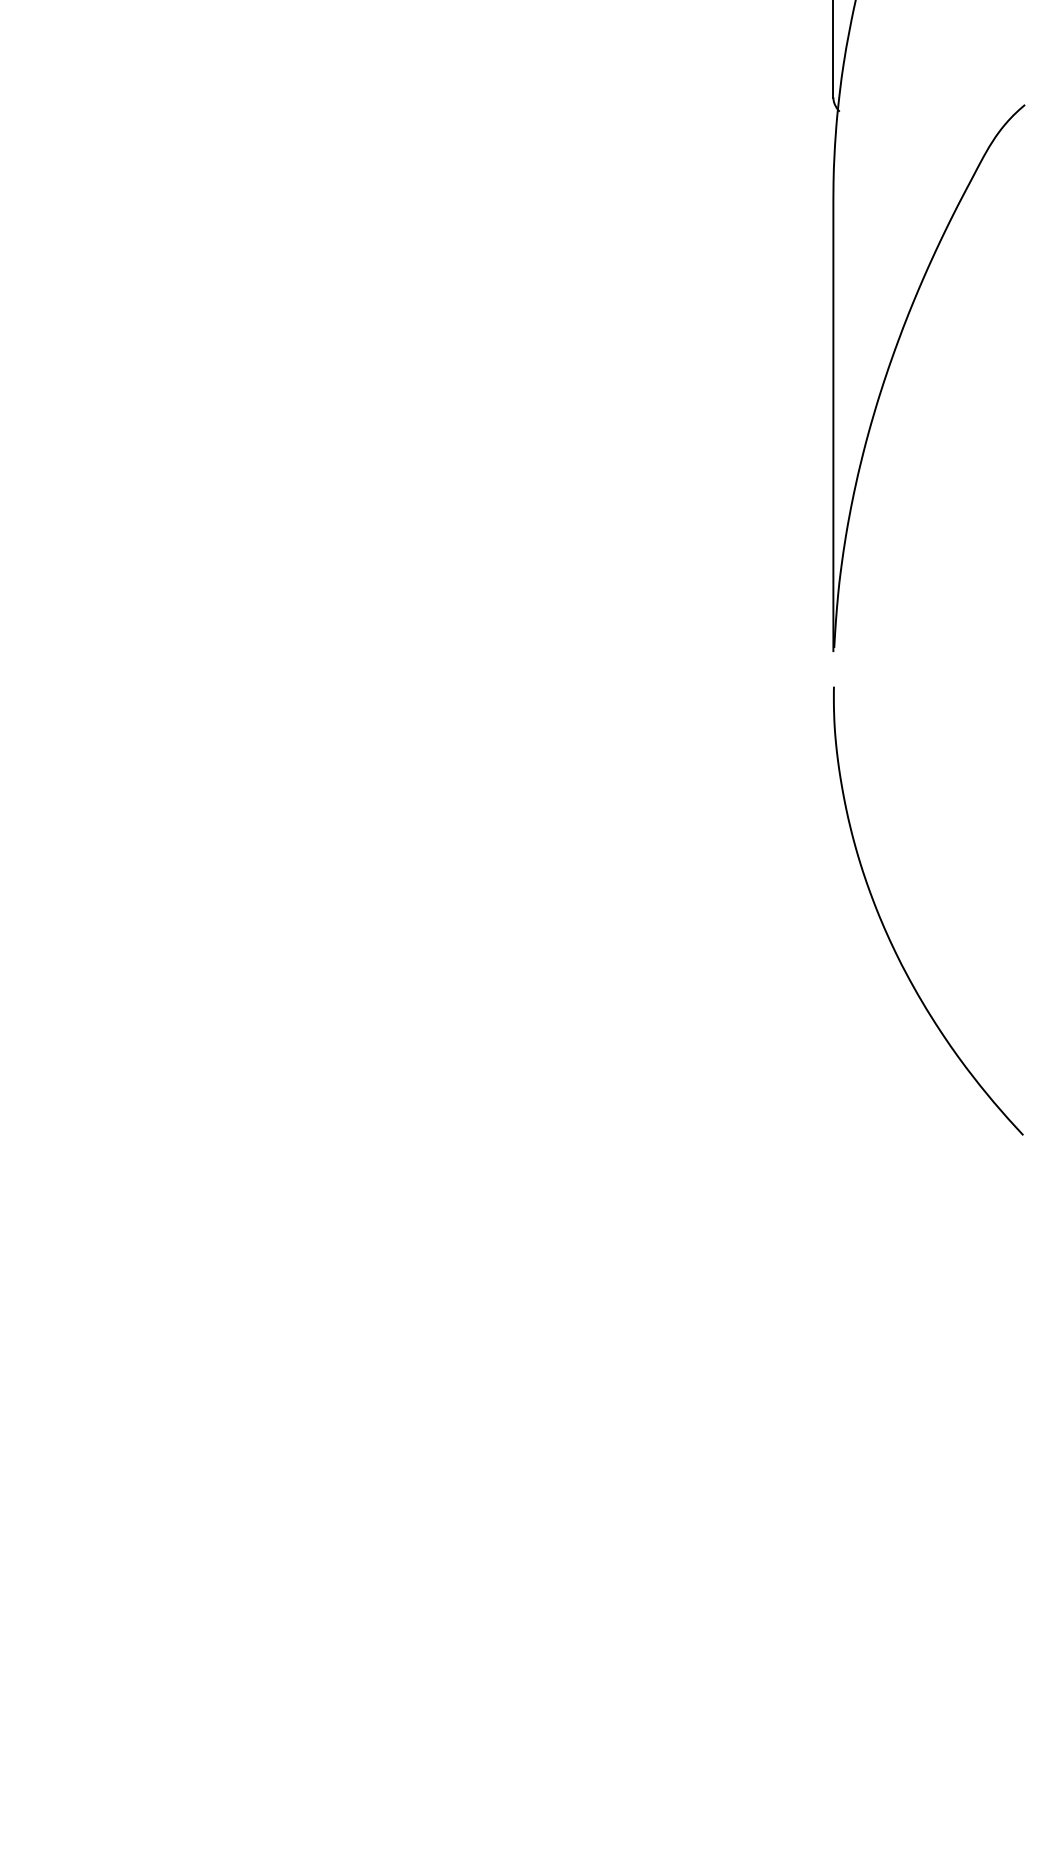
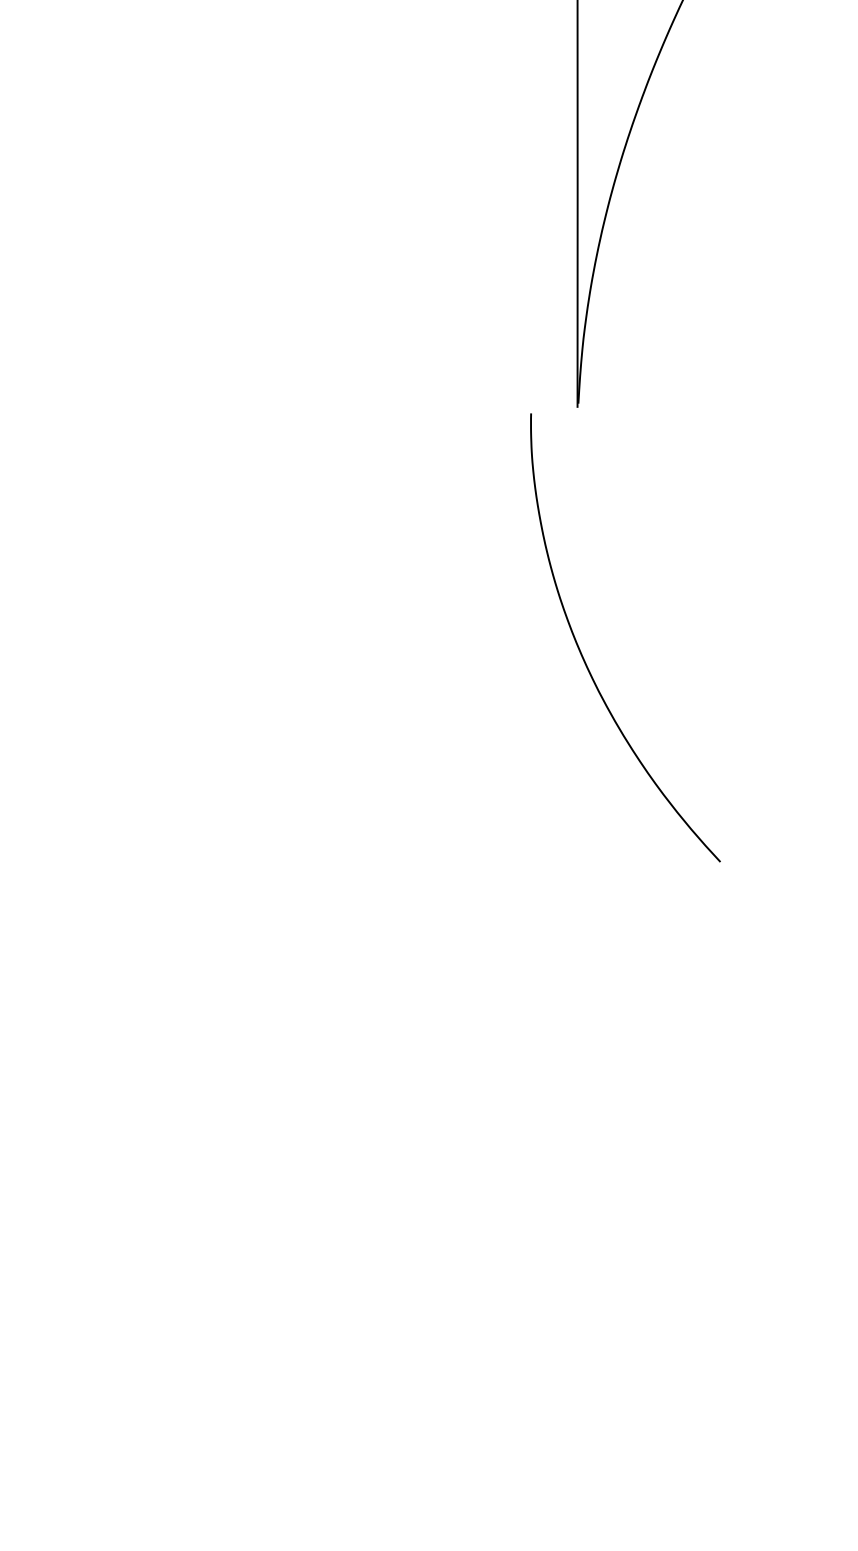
curve: (886, 929) -> (583, 656), moved

